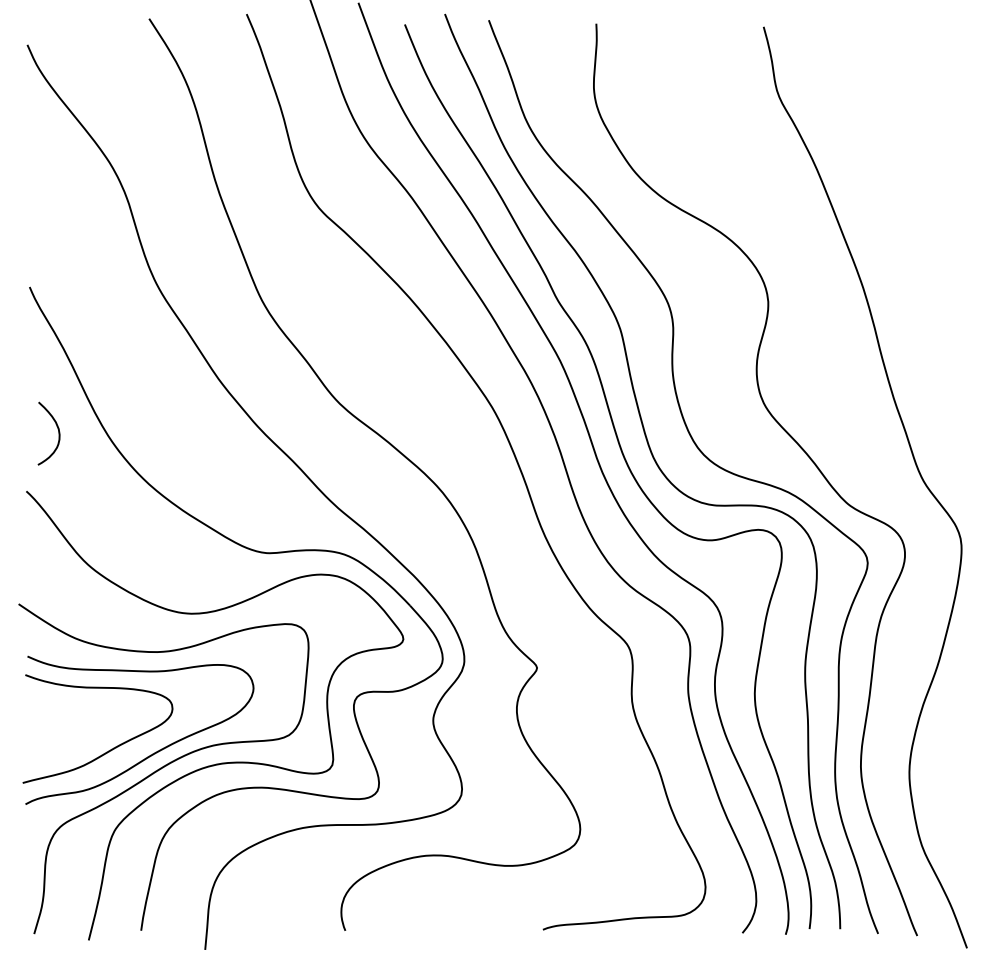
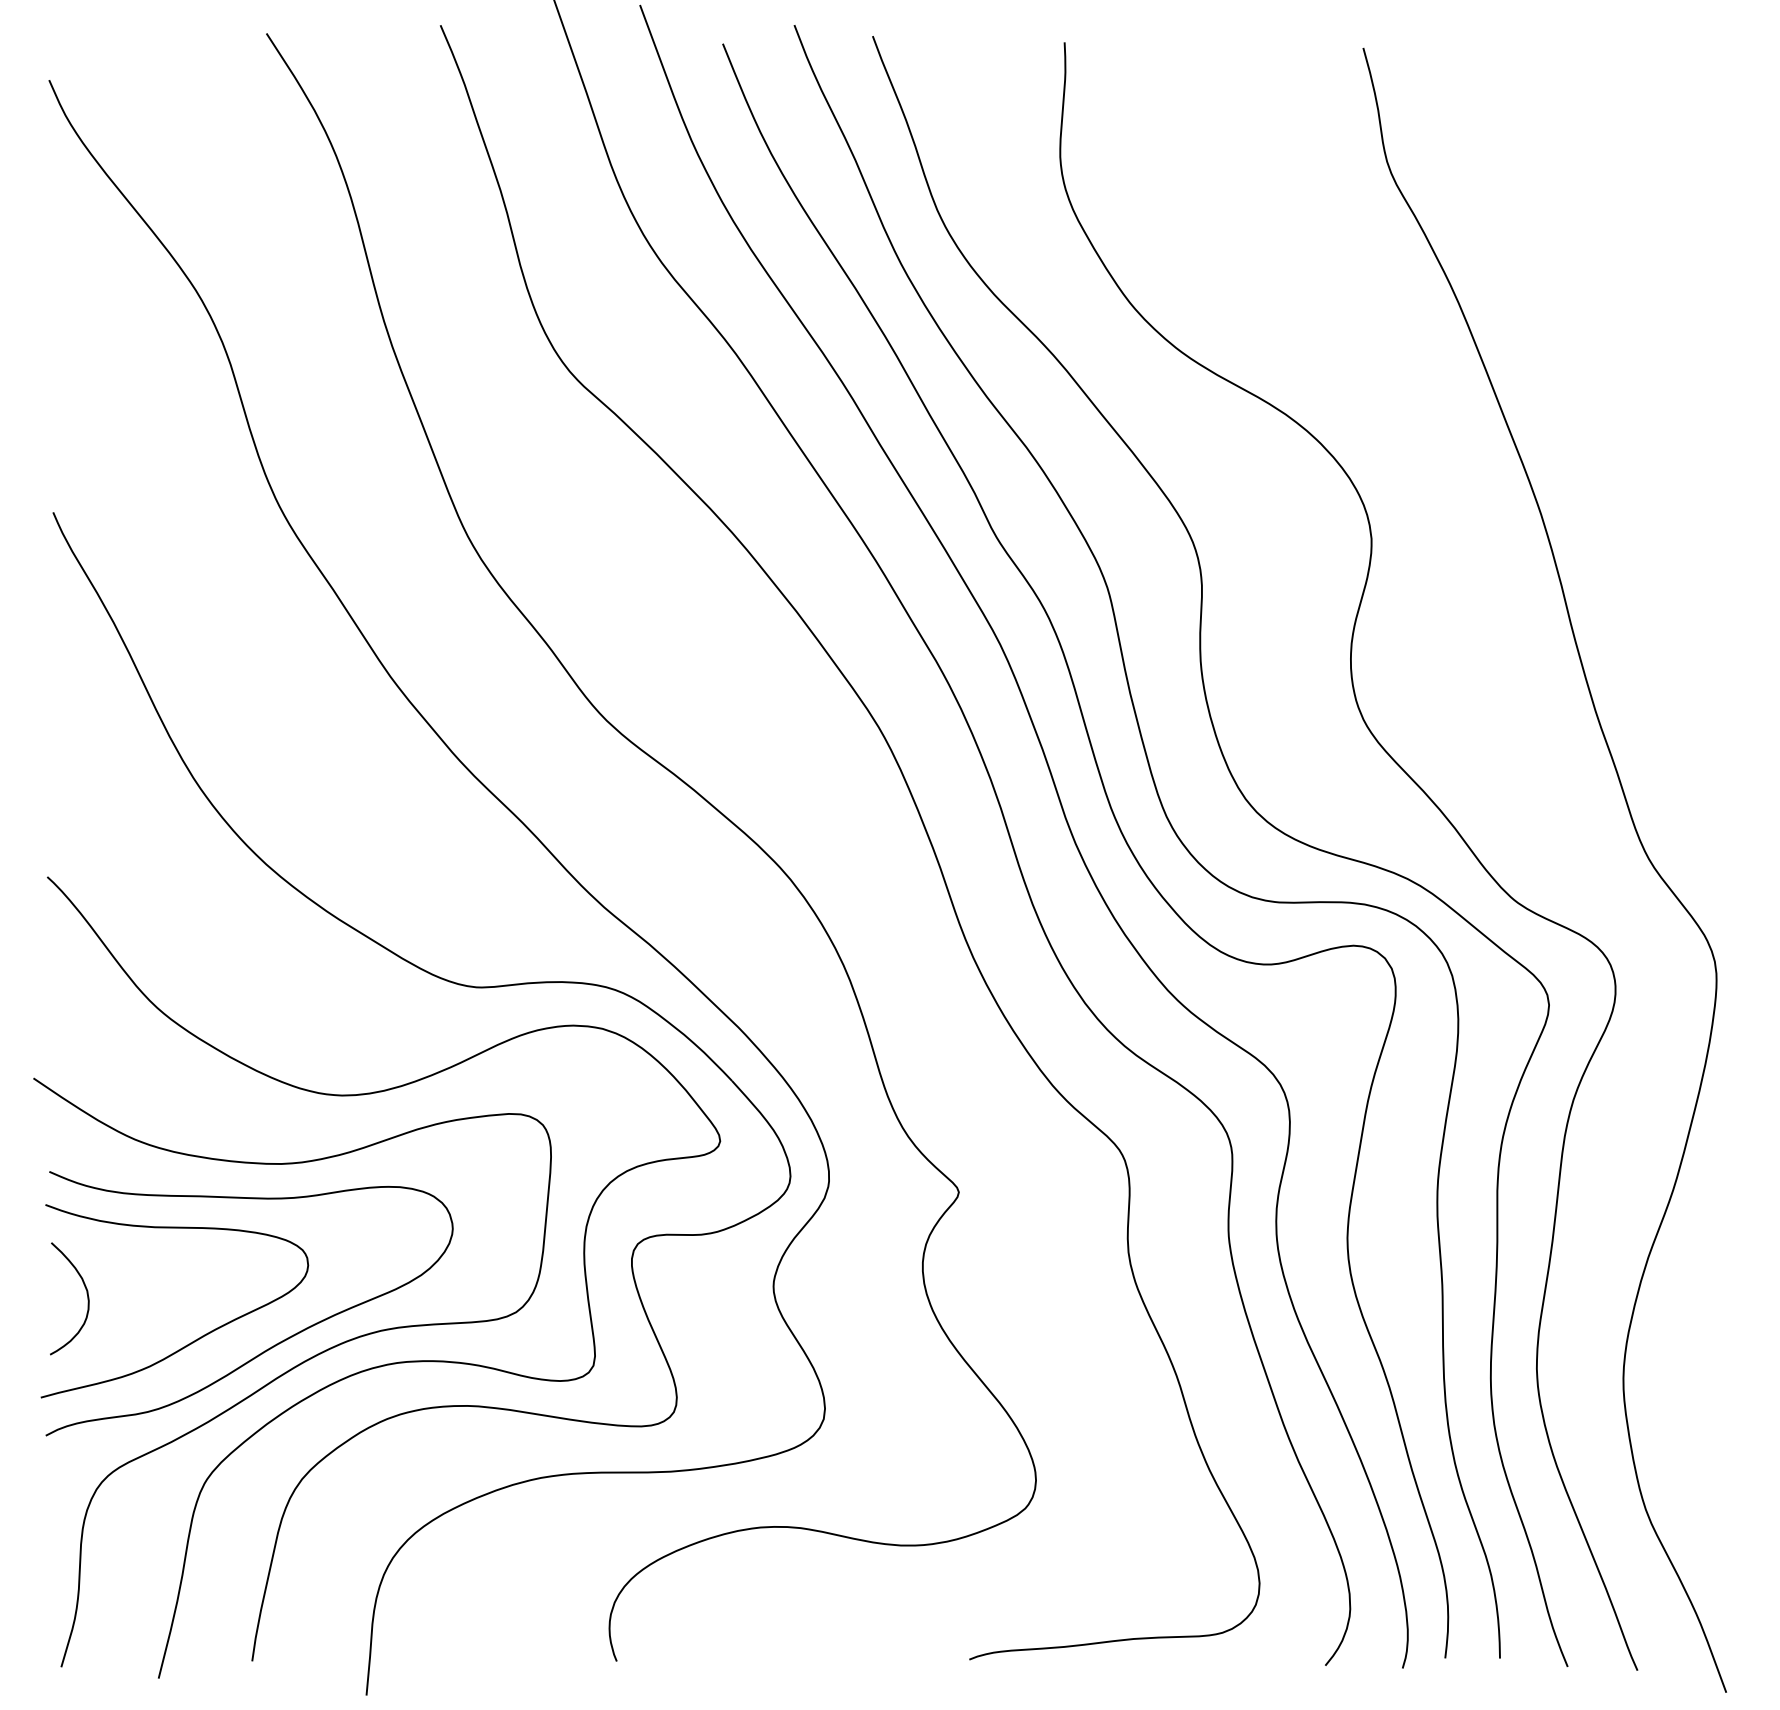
curve: (57, 429) -> (85, 1291), moved

